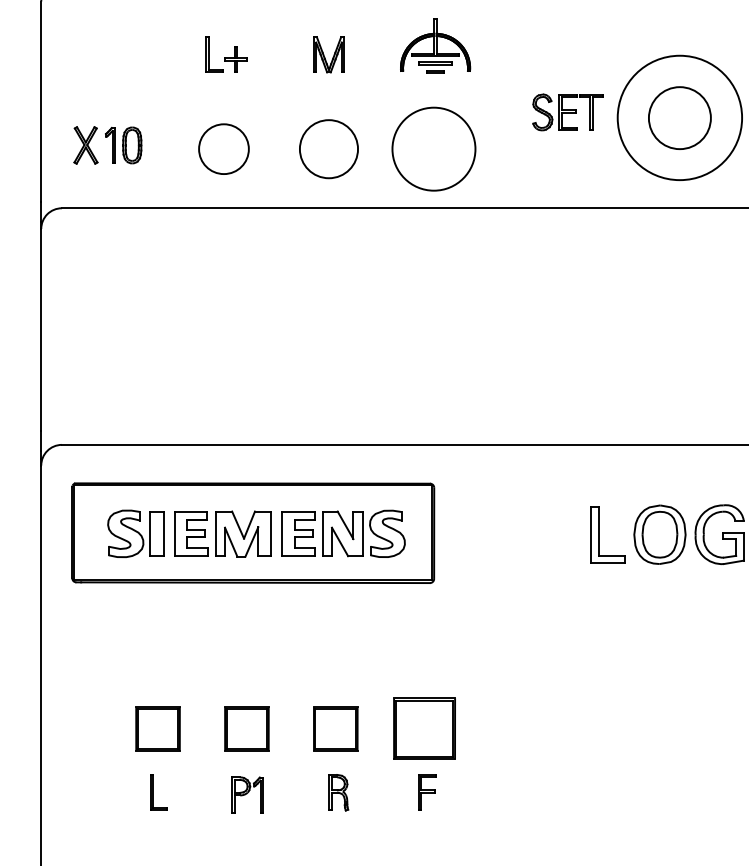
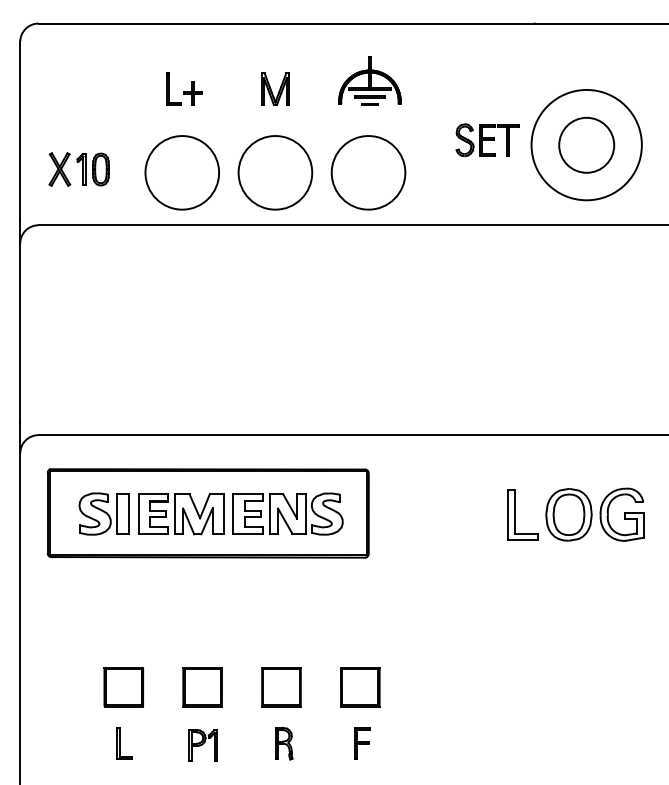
circle: (224, 148) -> (182, 172), size x1.67
circle: (329, 148) -> (275, 172), size x1.43
part: (424, 729) -> (360, 687), size x0.71

